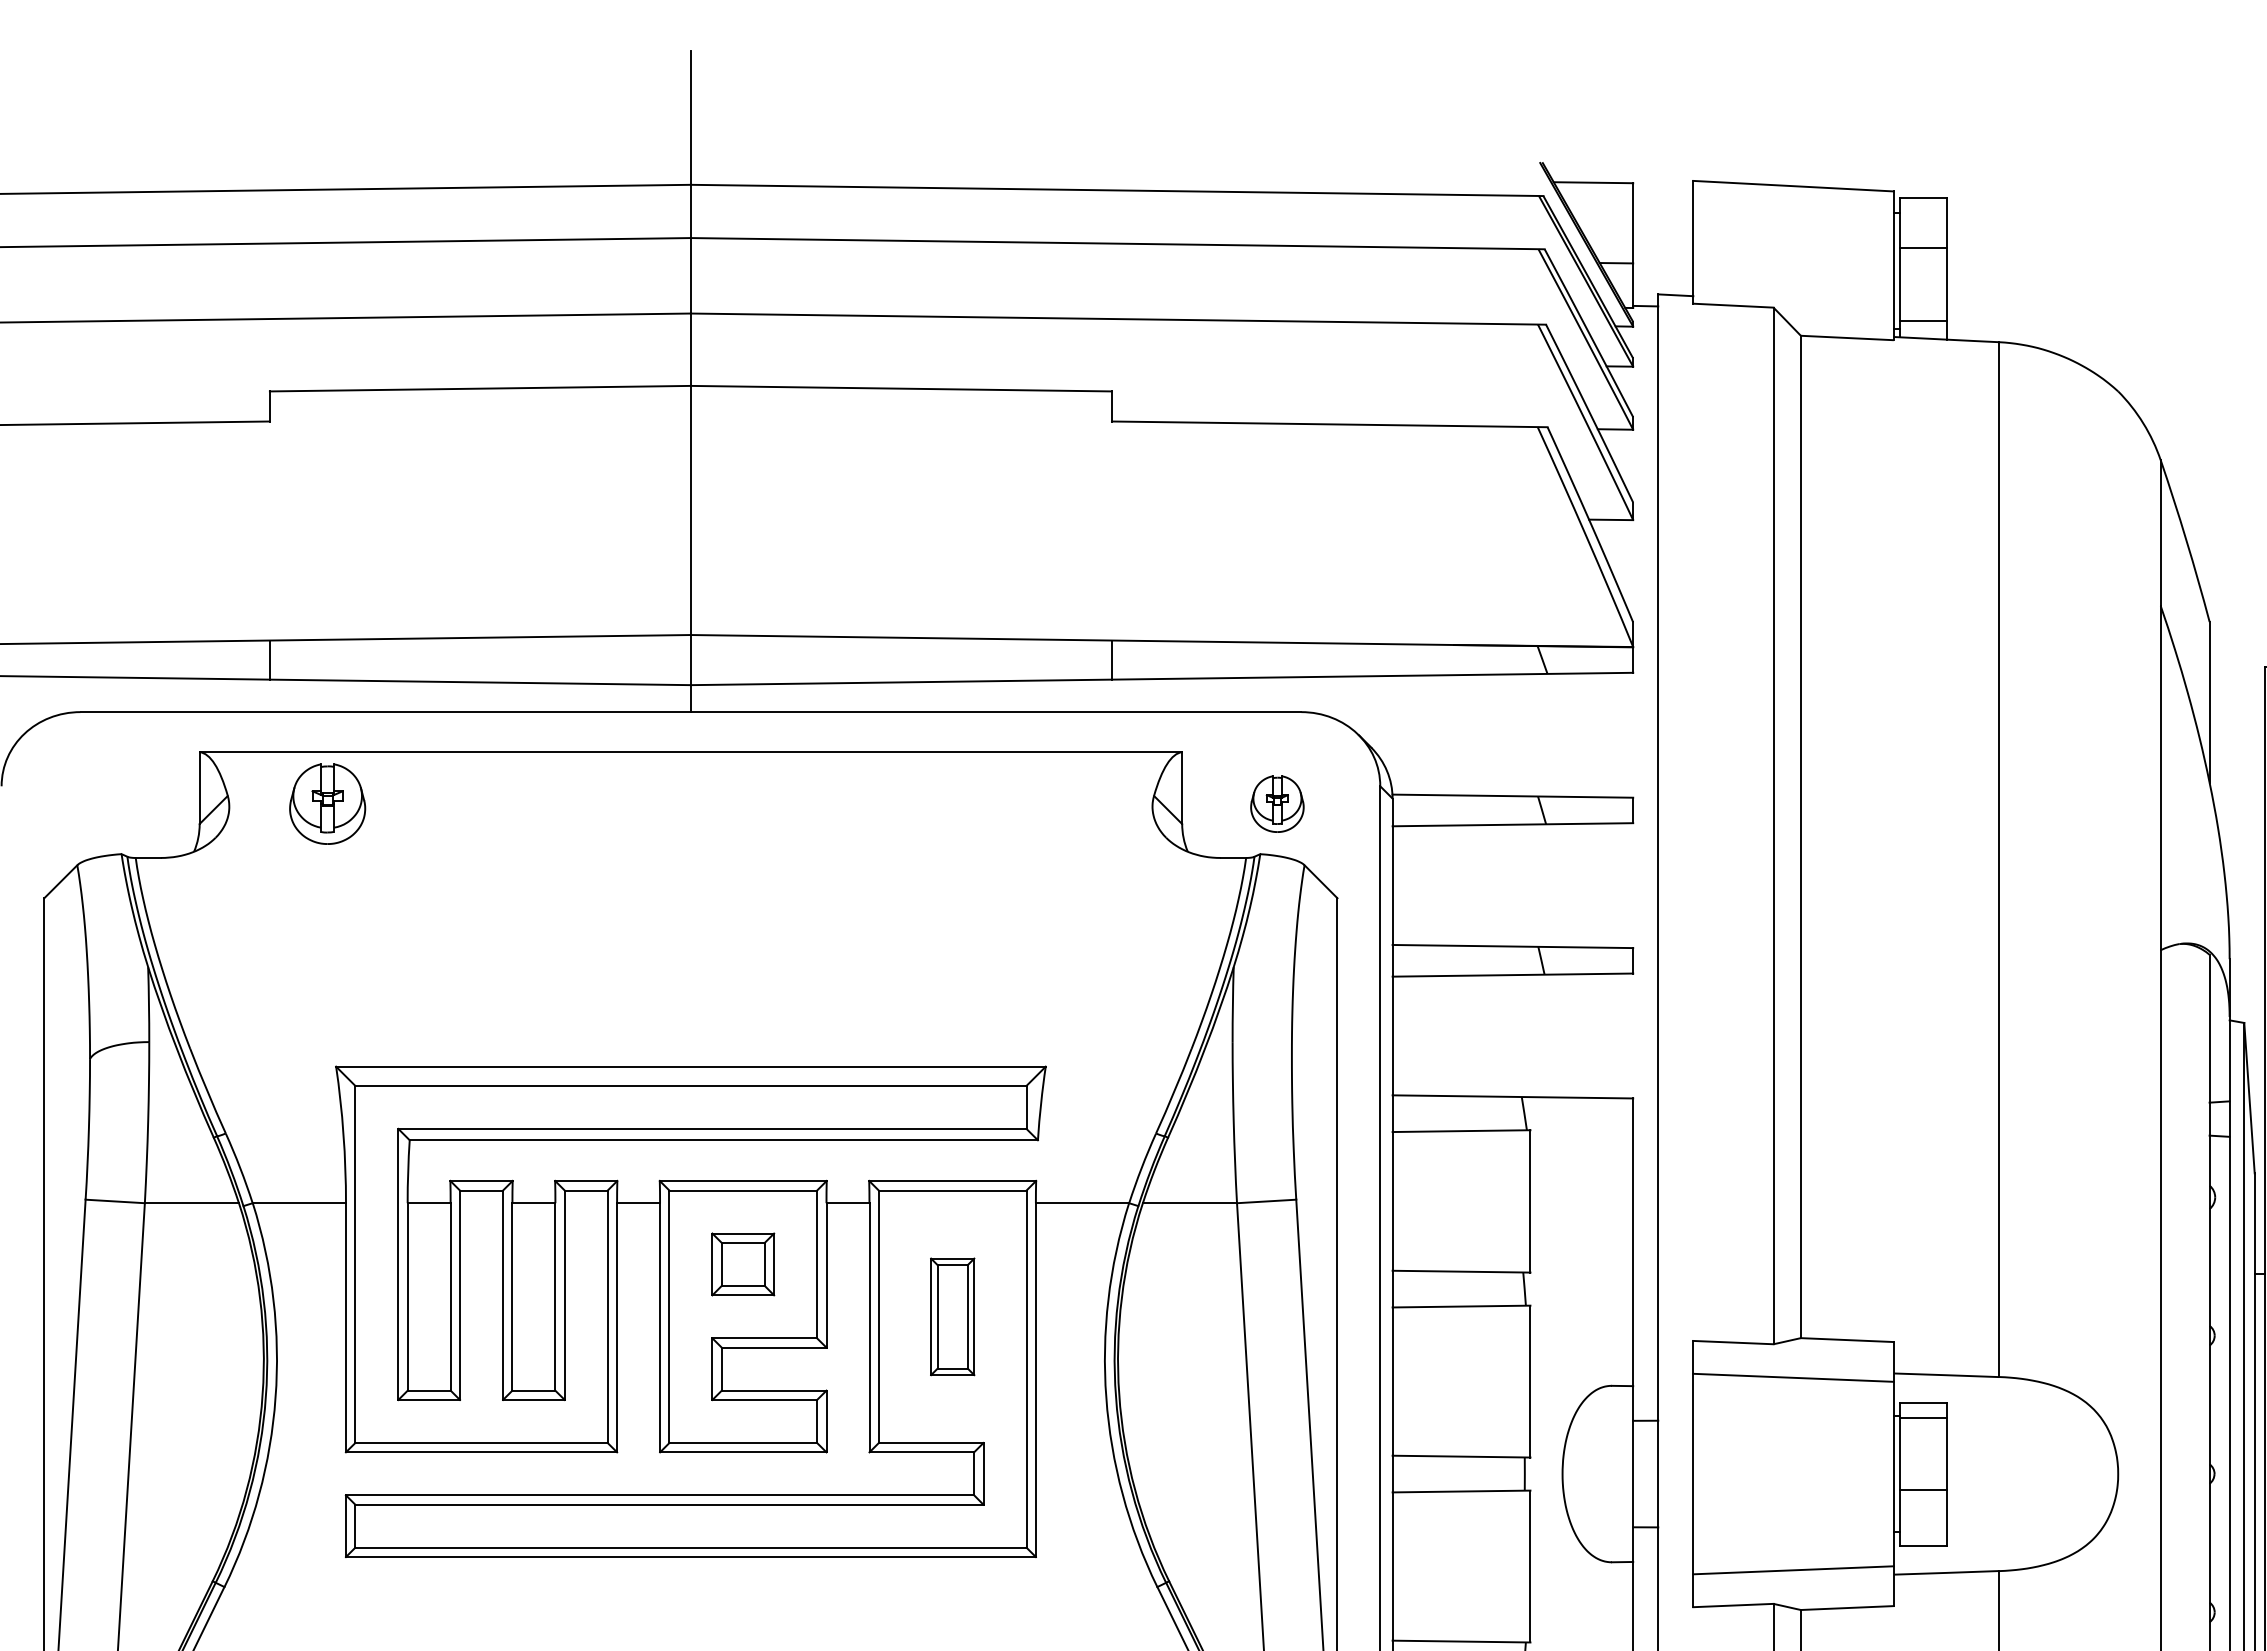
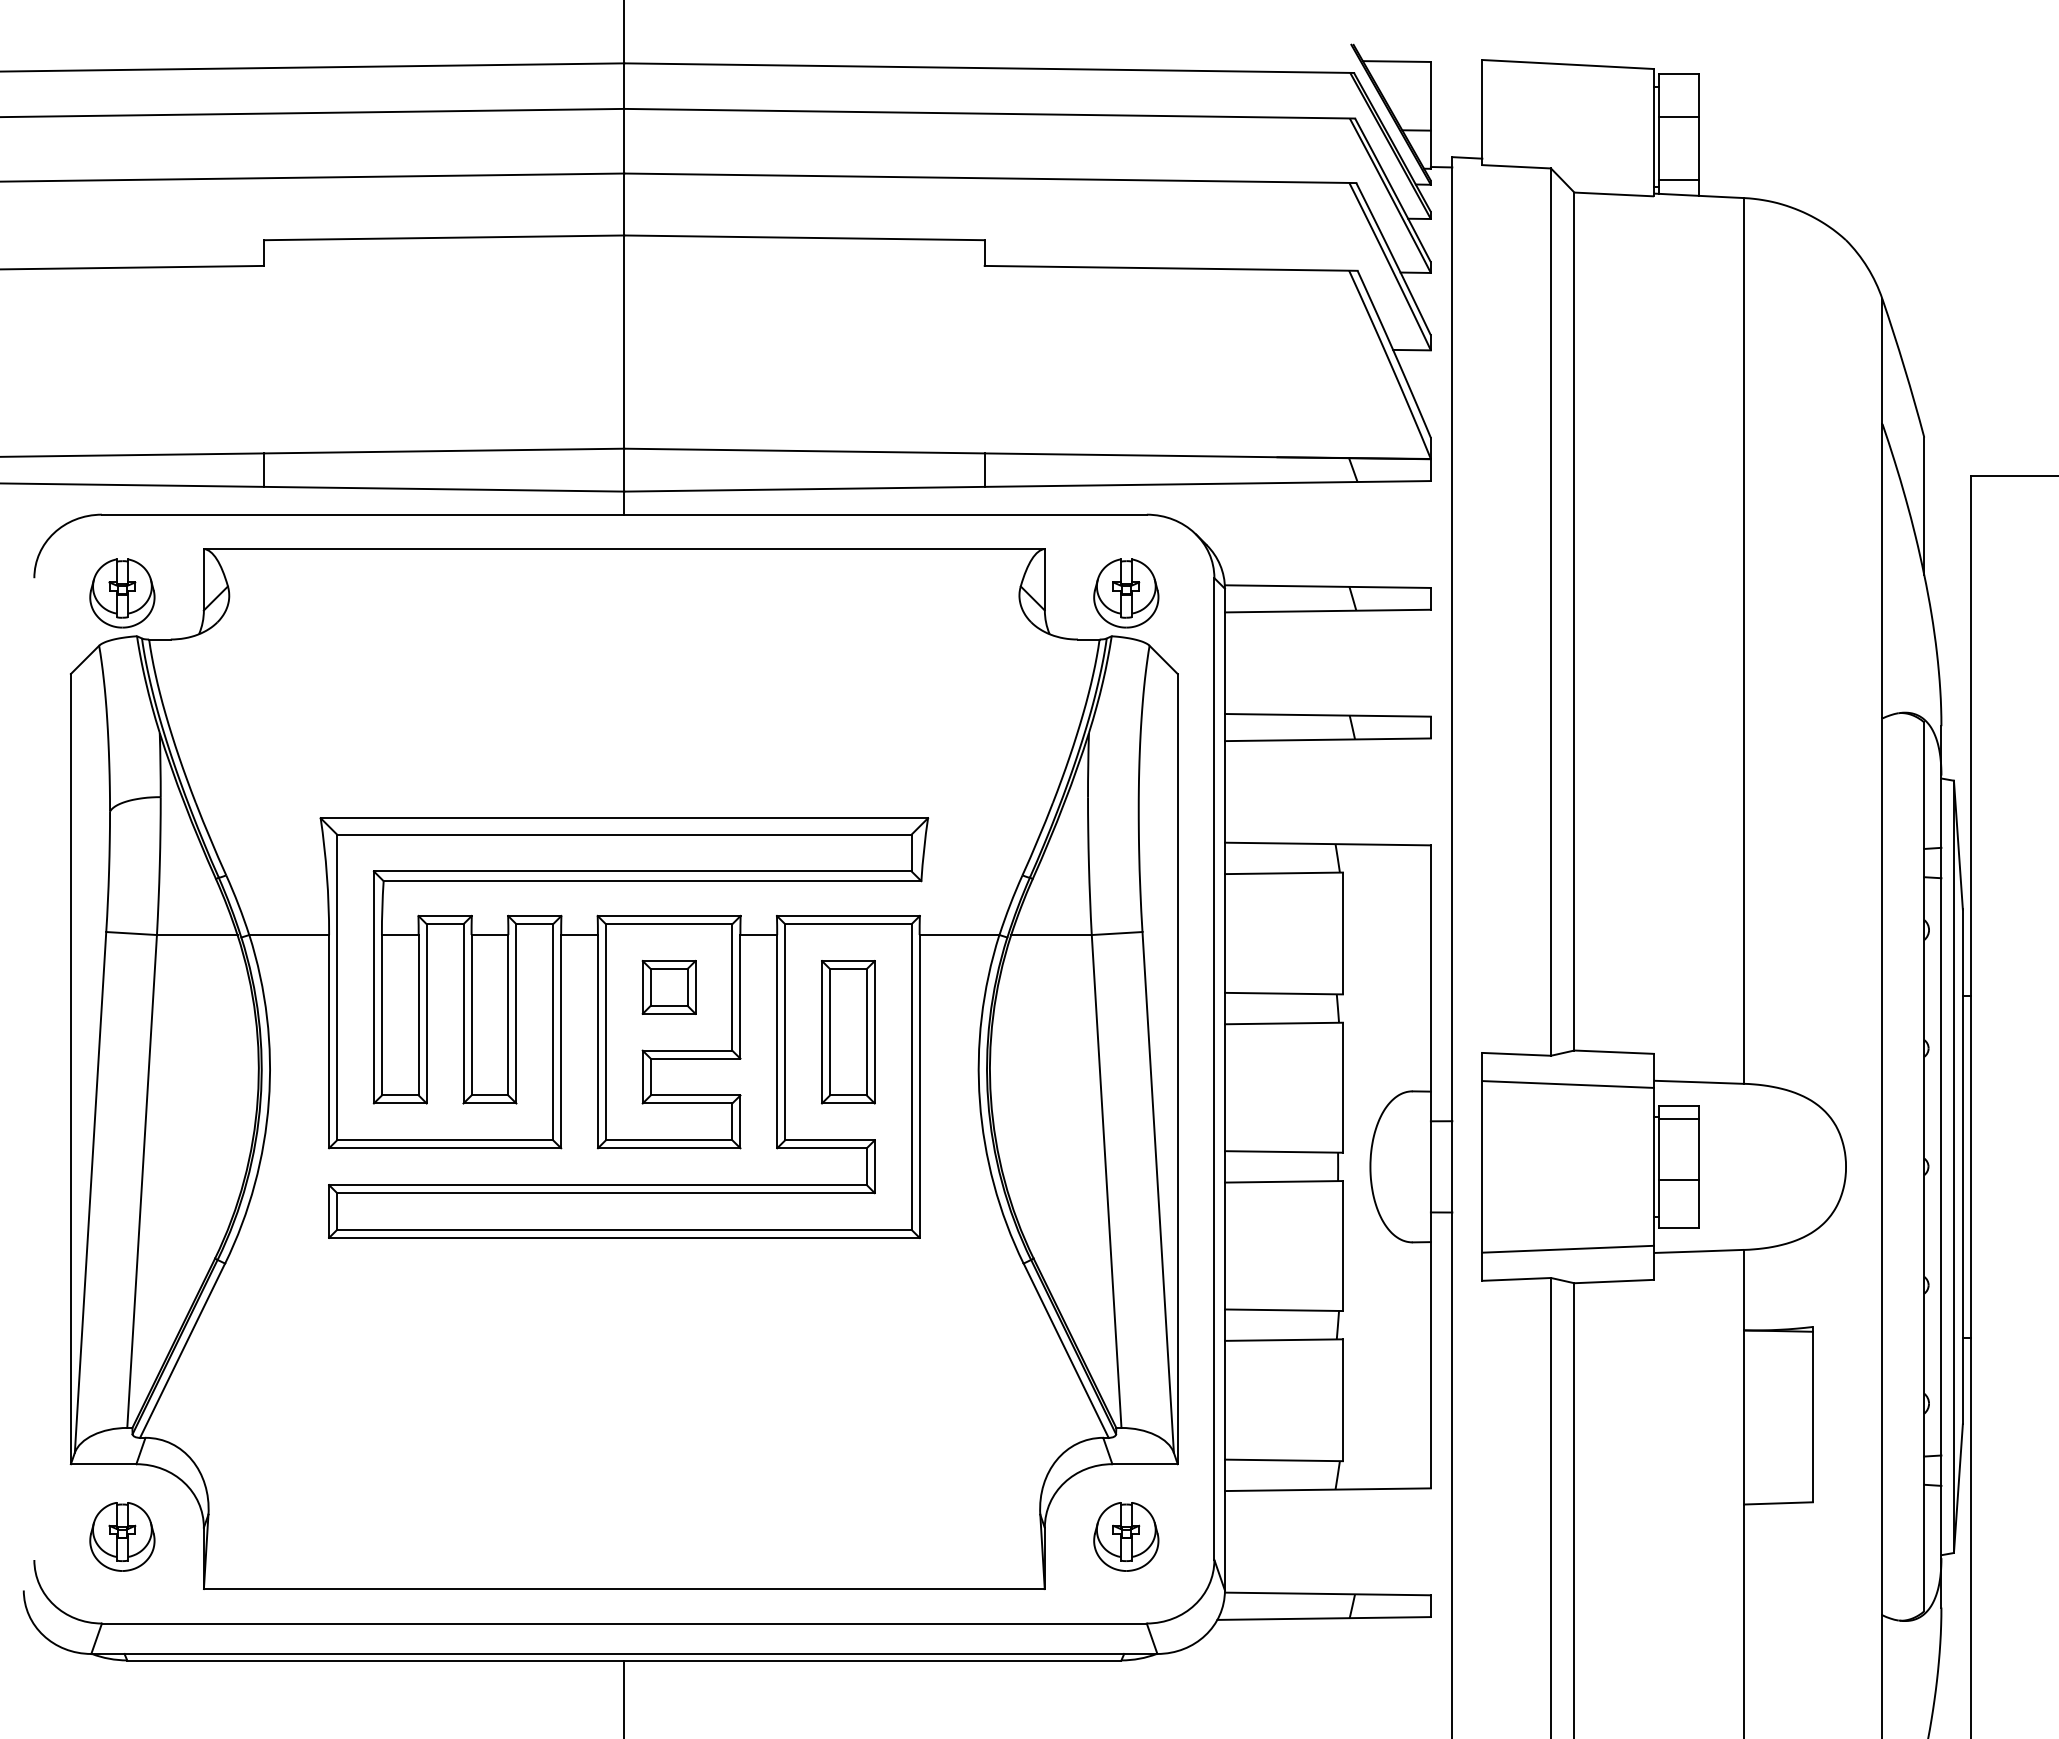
part: (327, 804) -> (122, 593), moved
part: (1277, 804) -> (1126, 593), size x1.43
part: (952, 1317) -> (848, 1032), size x1.43

